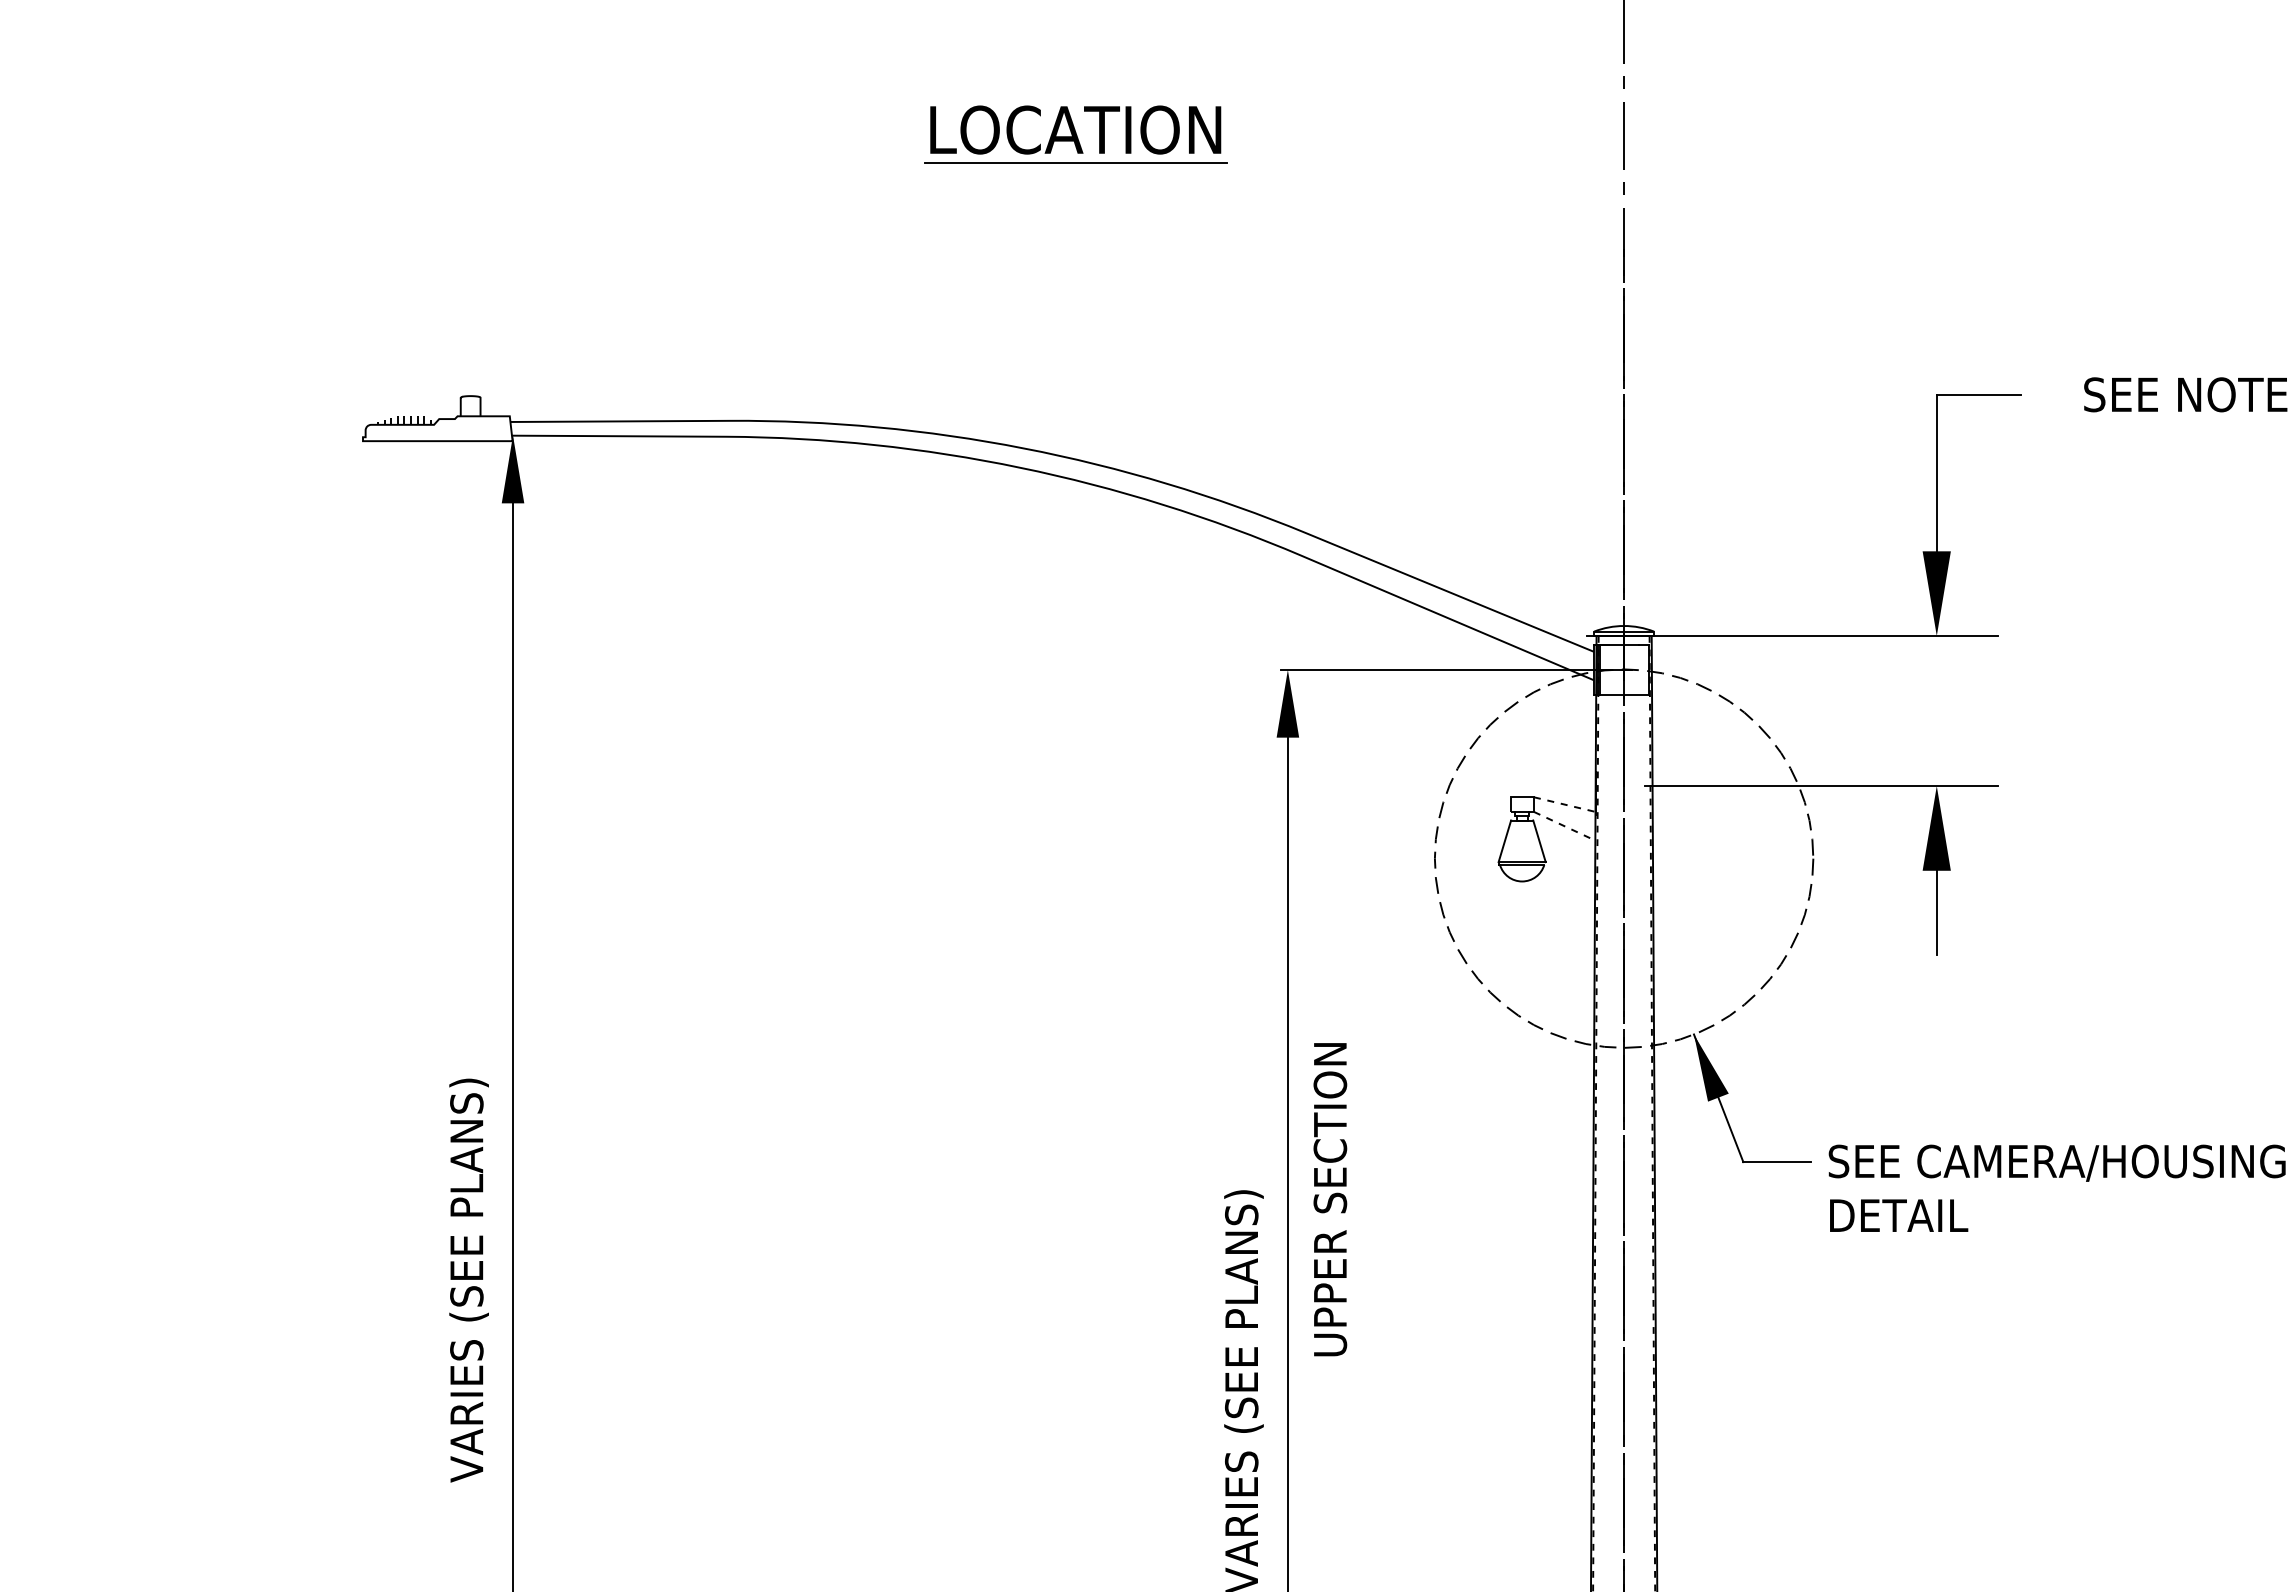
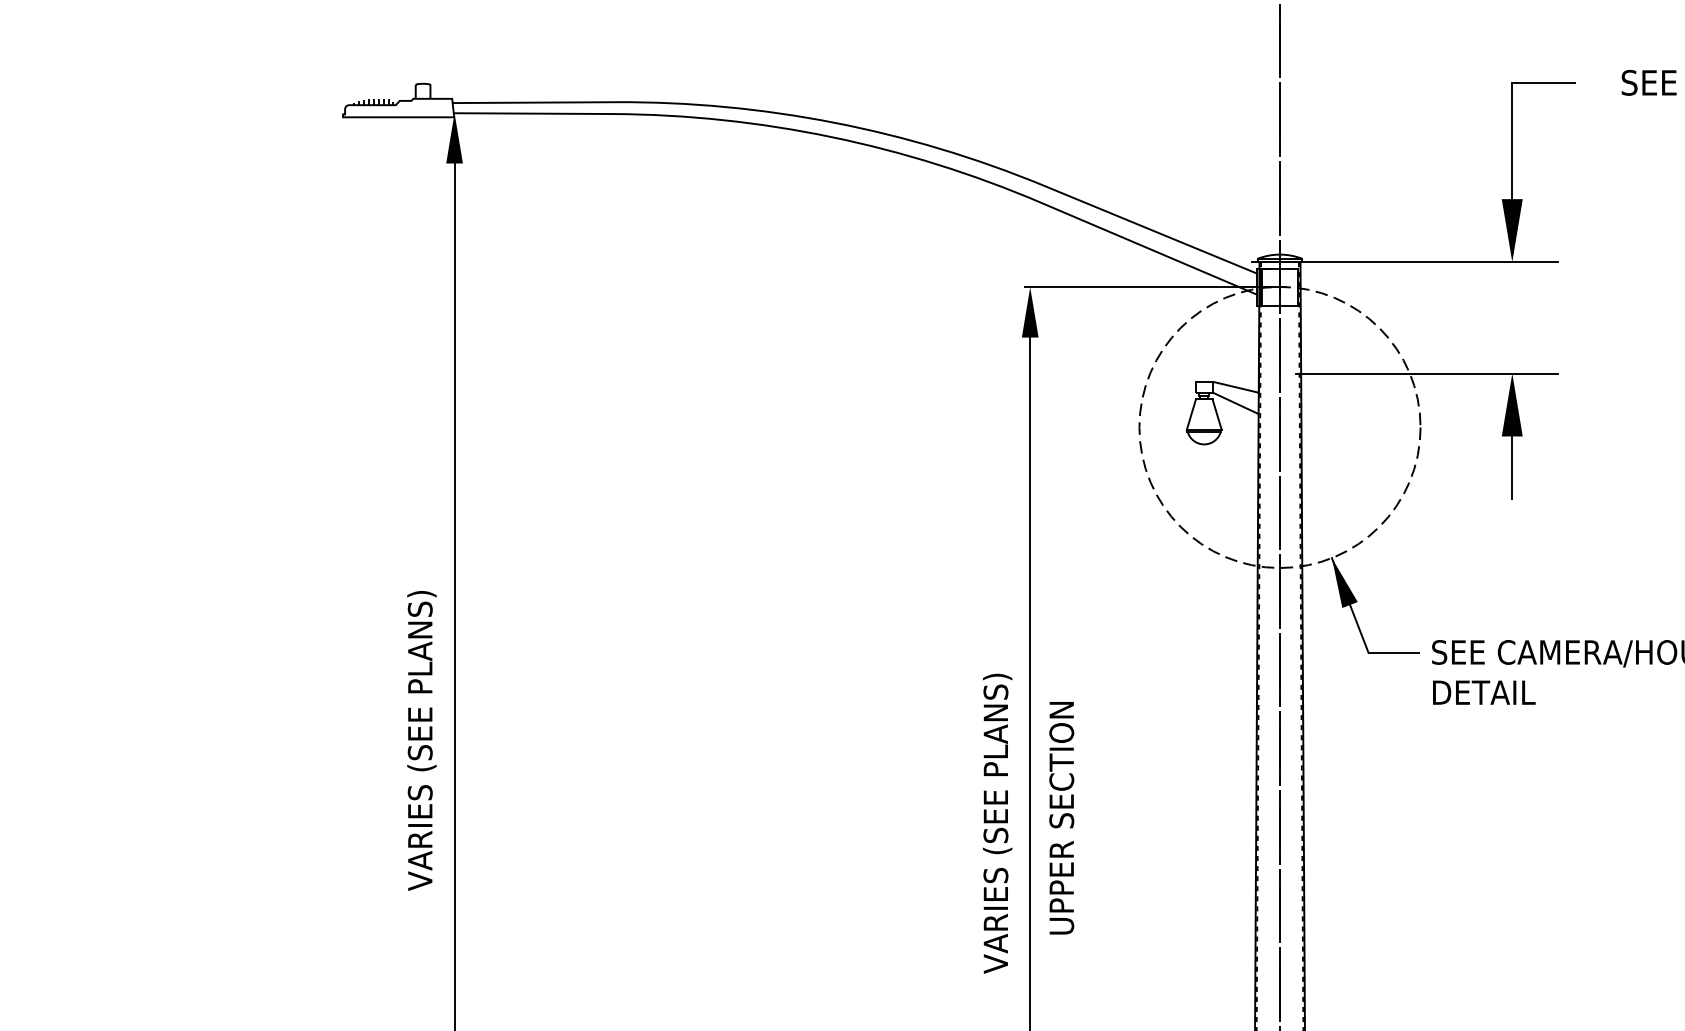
line: (1564, 804) -> (1235, 387), dashed -> solid
line: (1564, 826) -> (1235, 403), dashed -> solid
text: (1330, 1199) -> (1061, 818), moved

